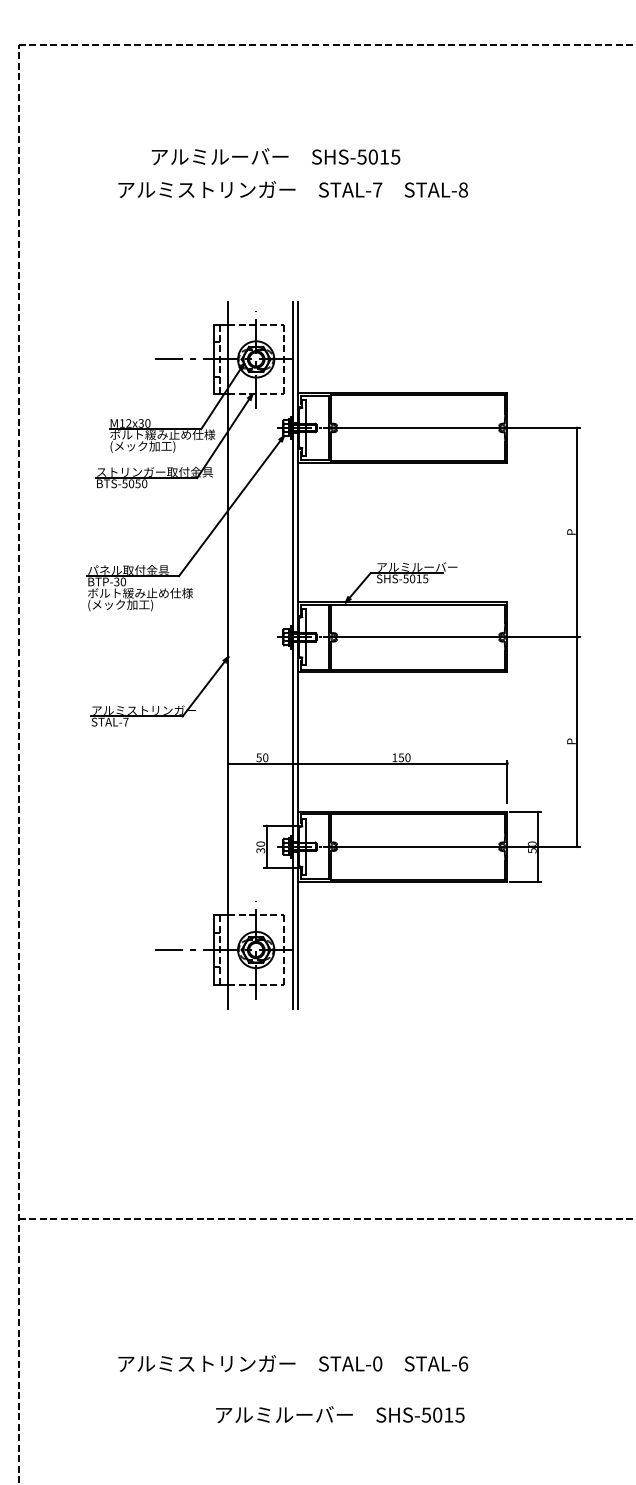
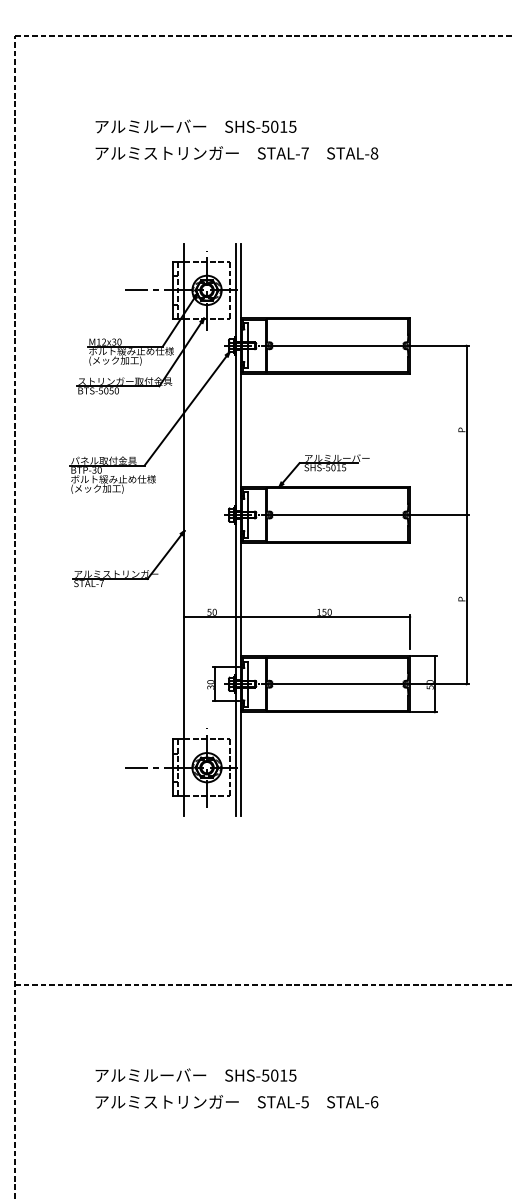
text: (275, 156) -> (195, 126), moved
text: (376, 1364) -> (304, 1102), STAL-0 -> STAL-5
text: (339, 1413) -> (195, 1074), moved

